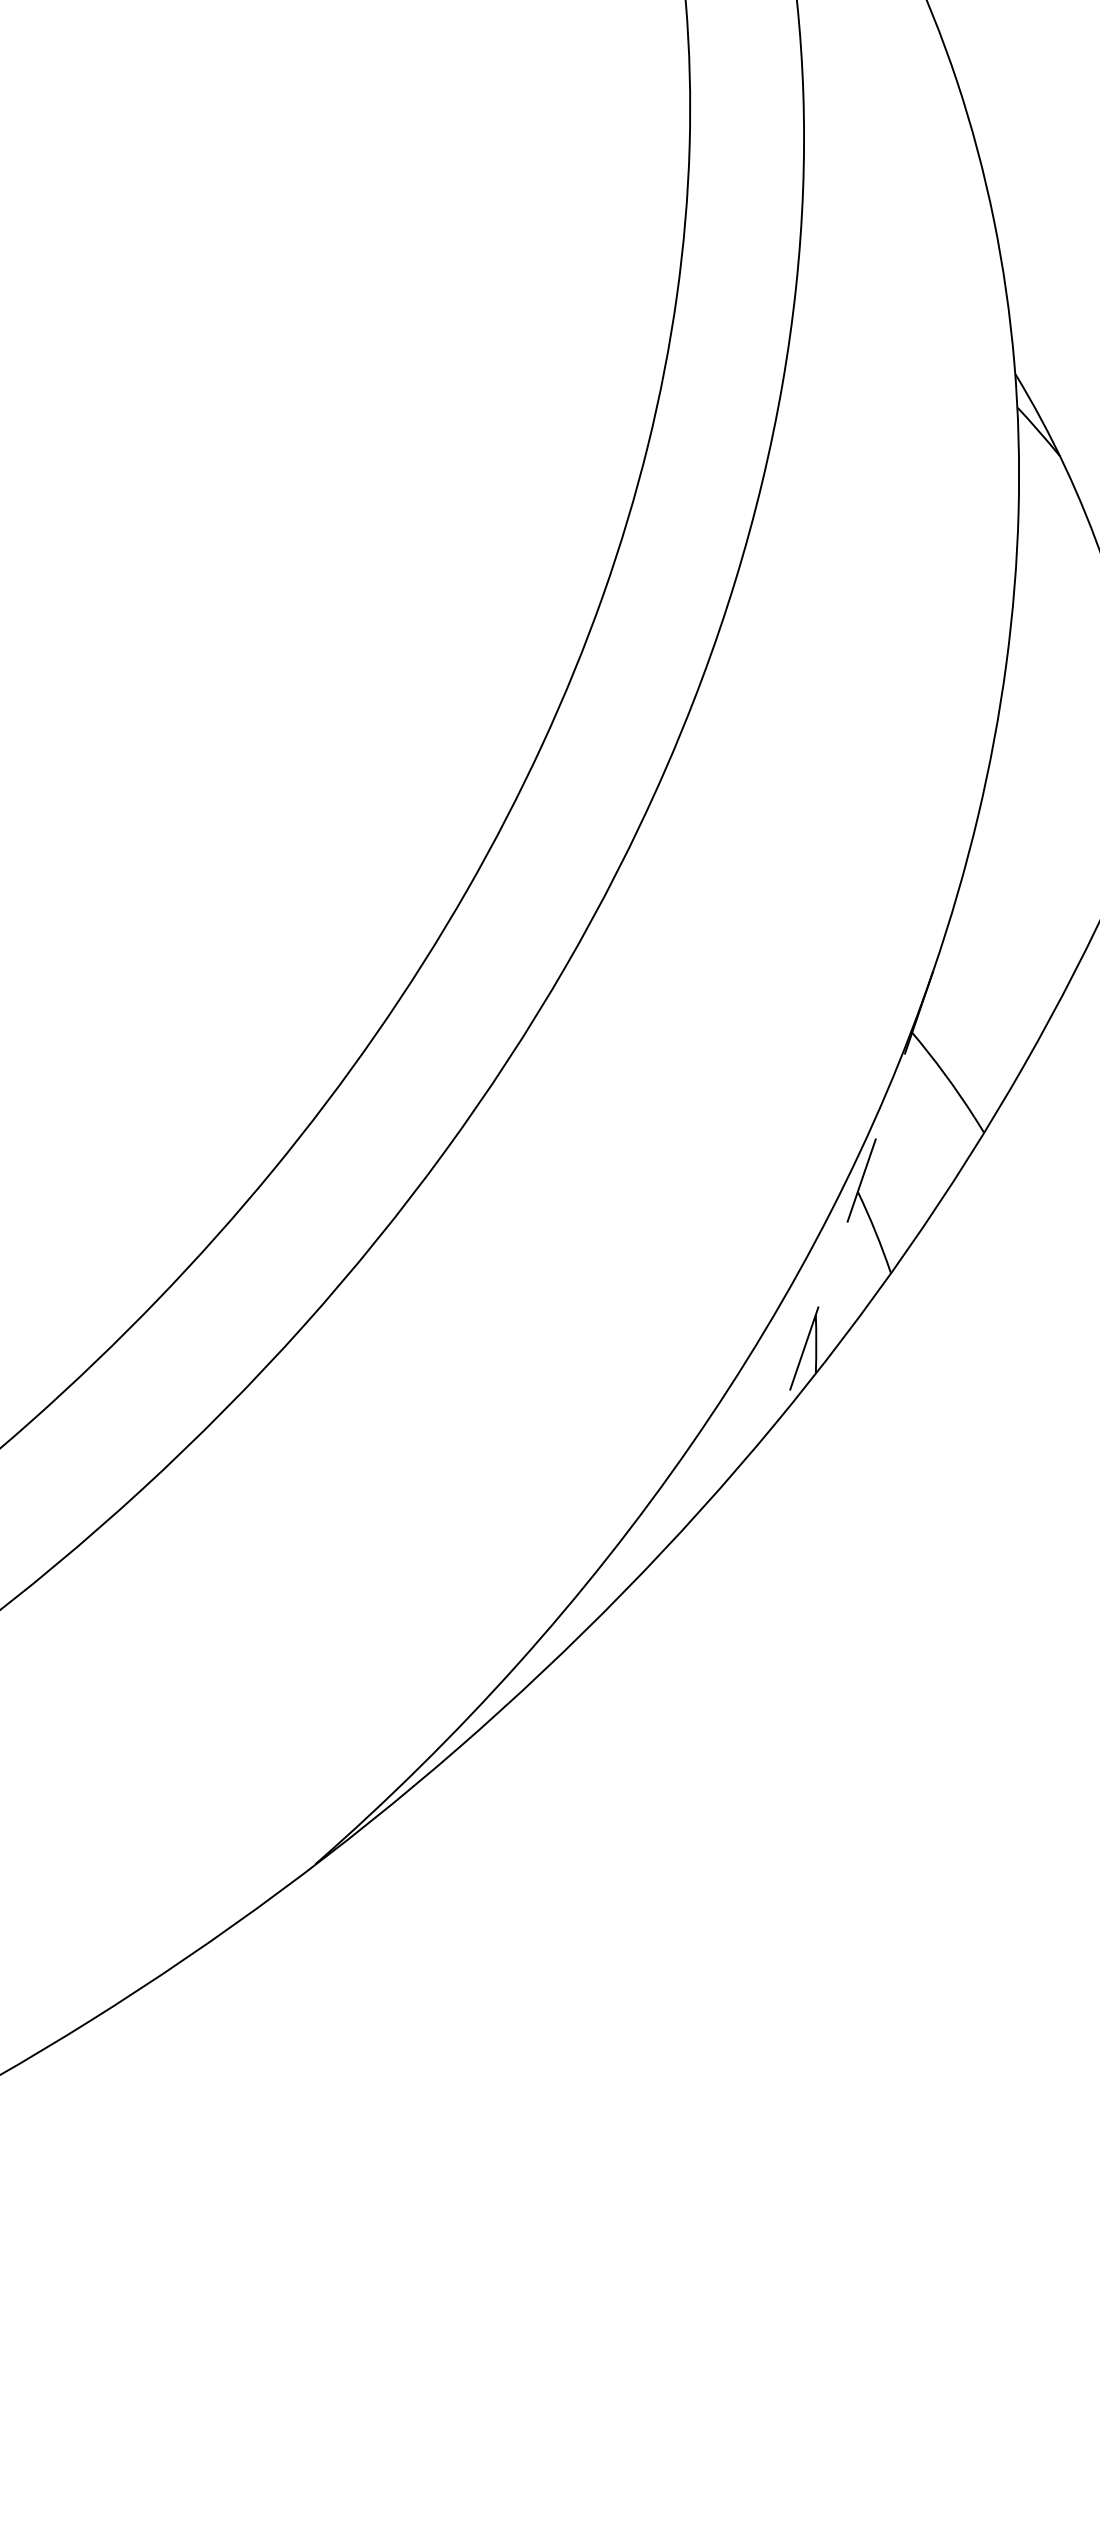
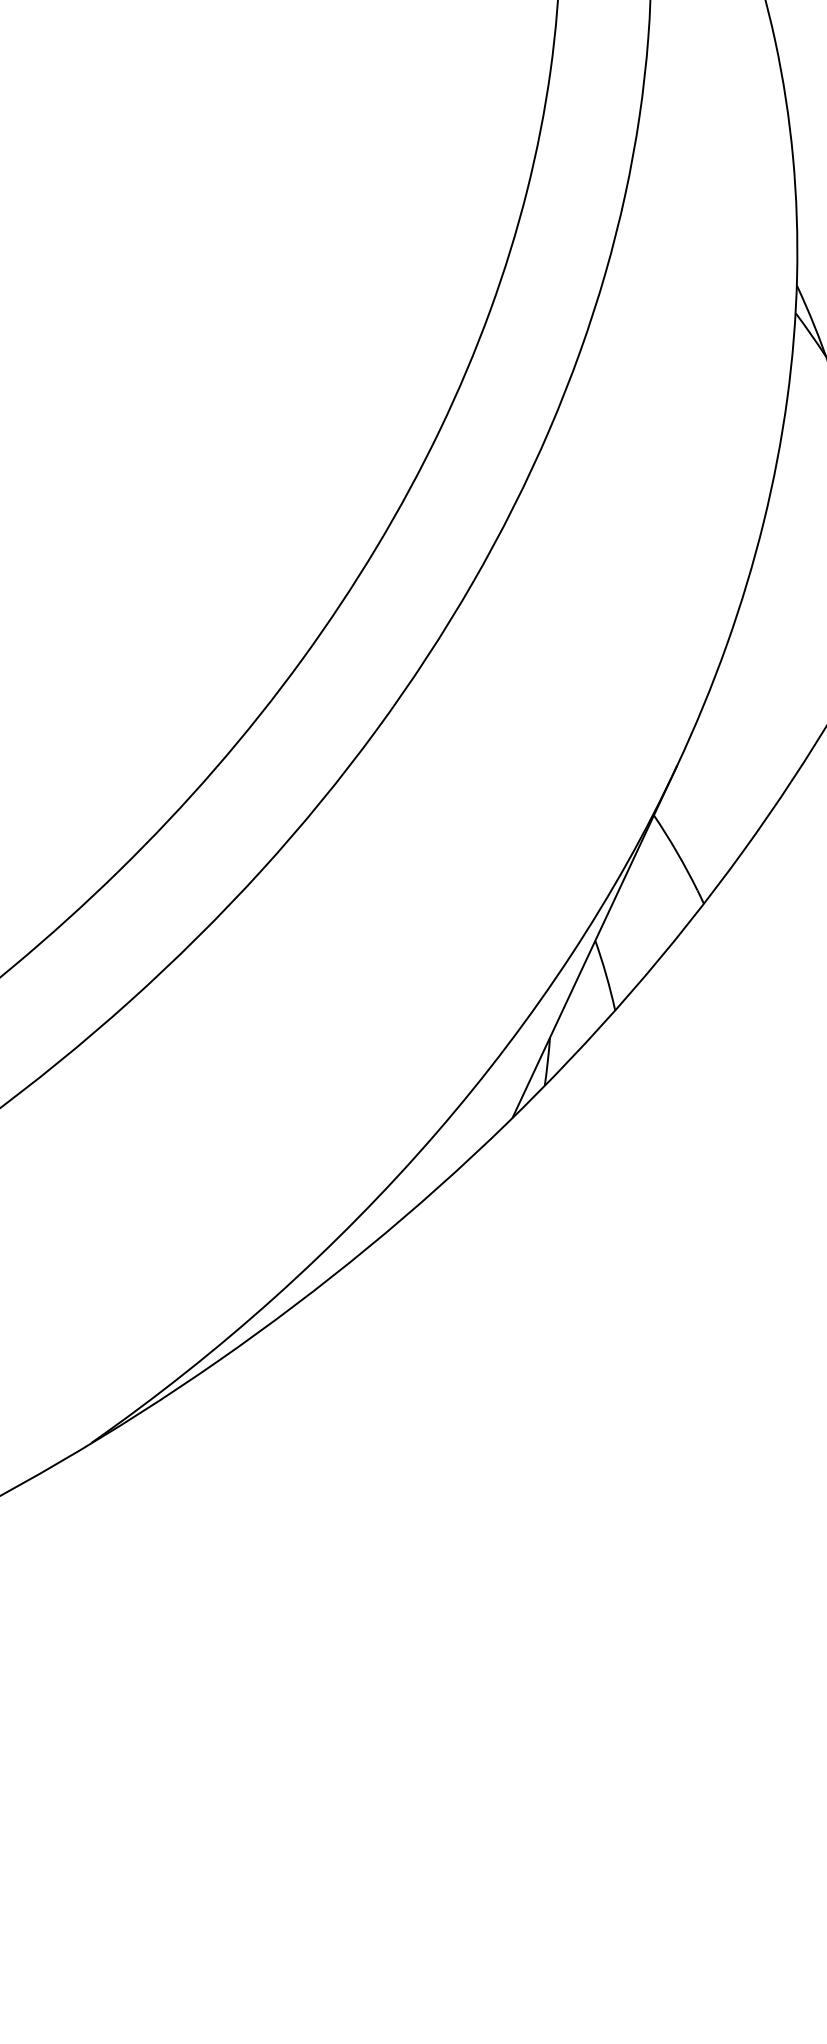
line: (857, 1193) -> (594, 942), dashed -> solid

